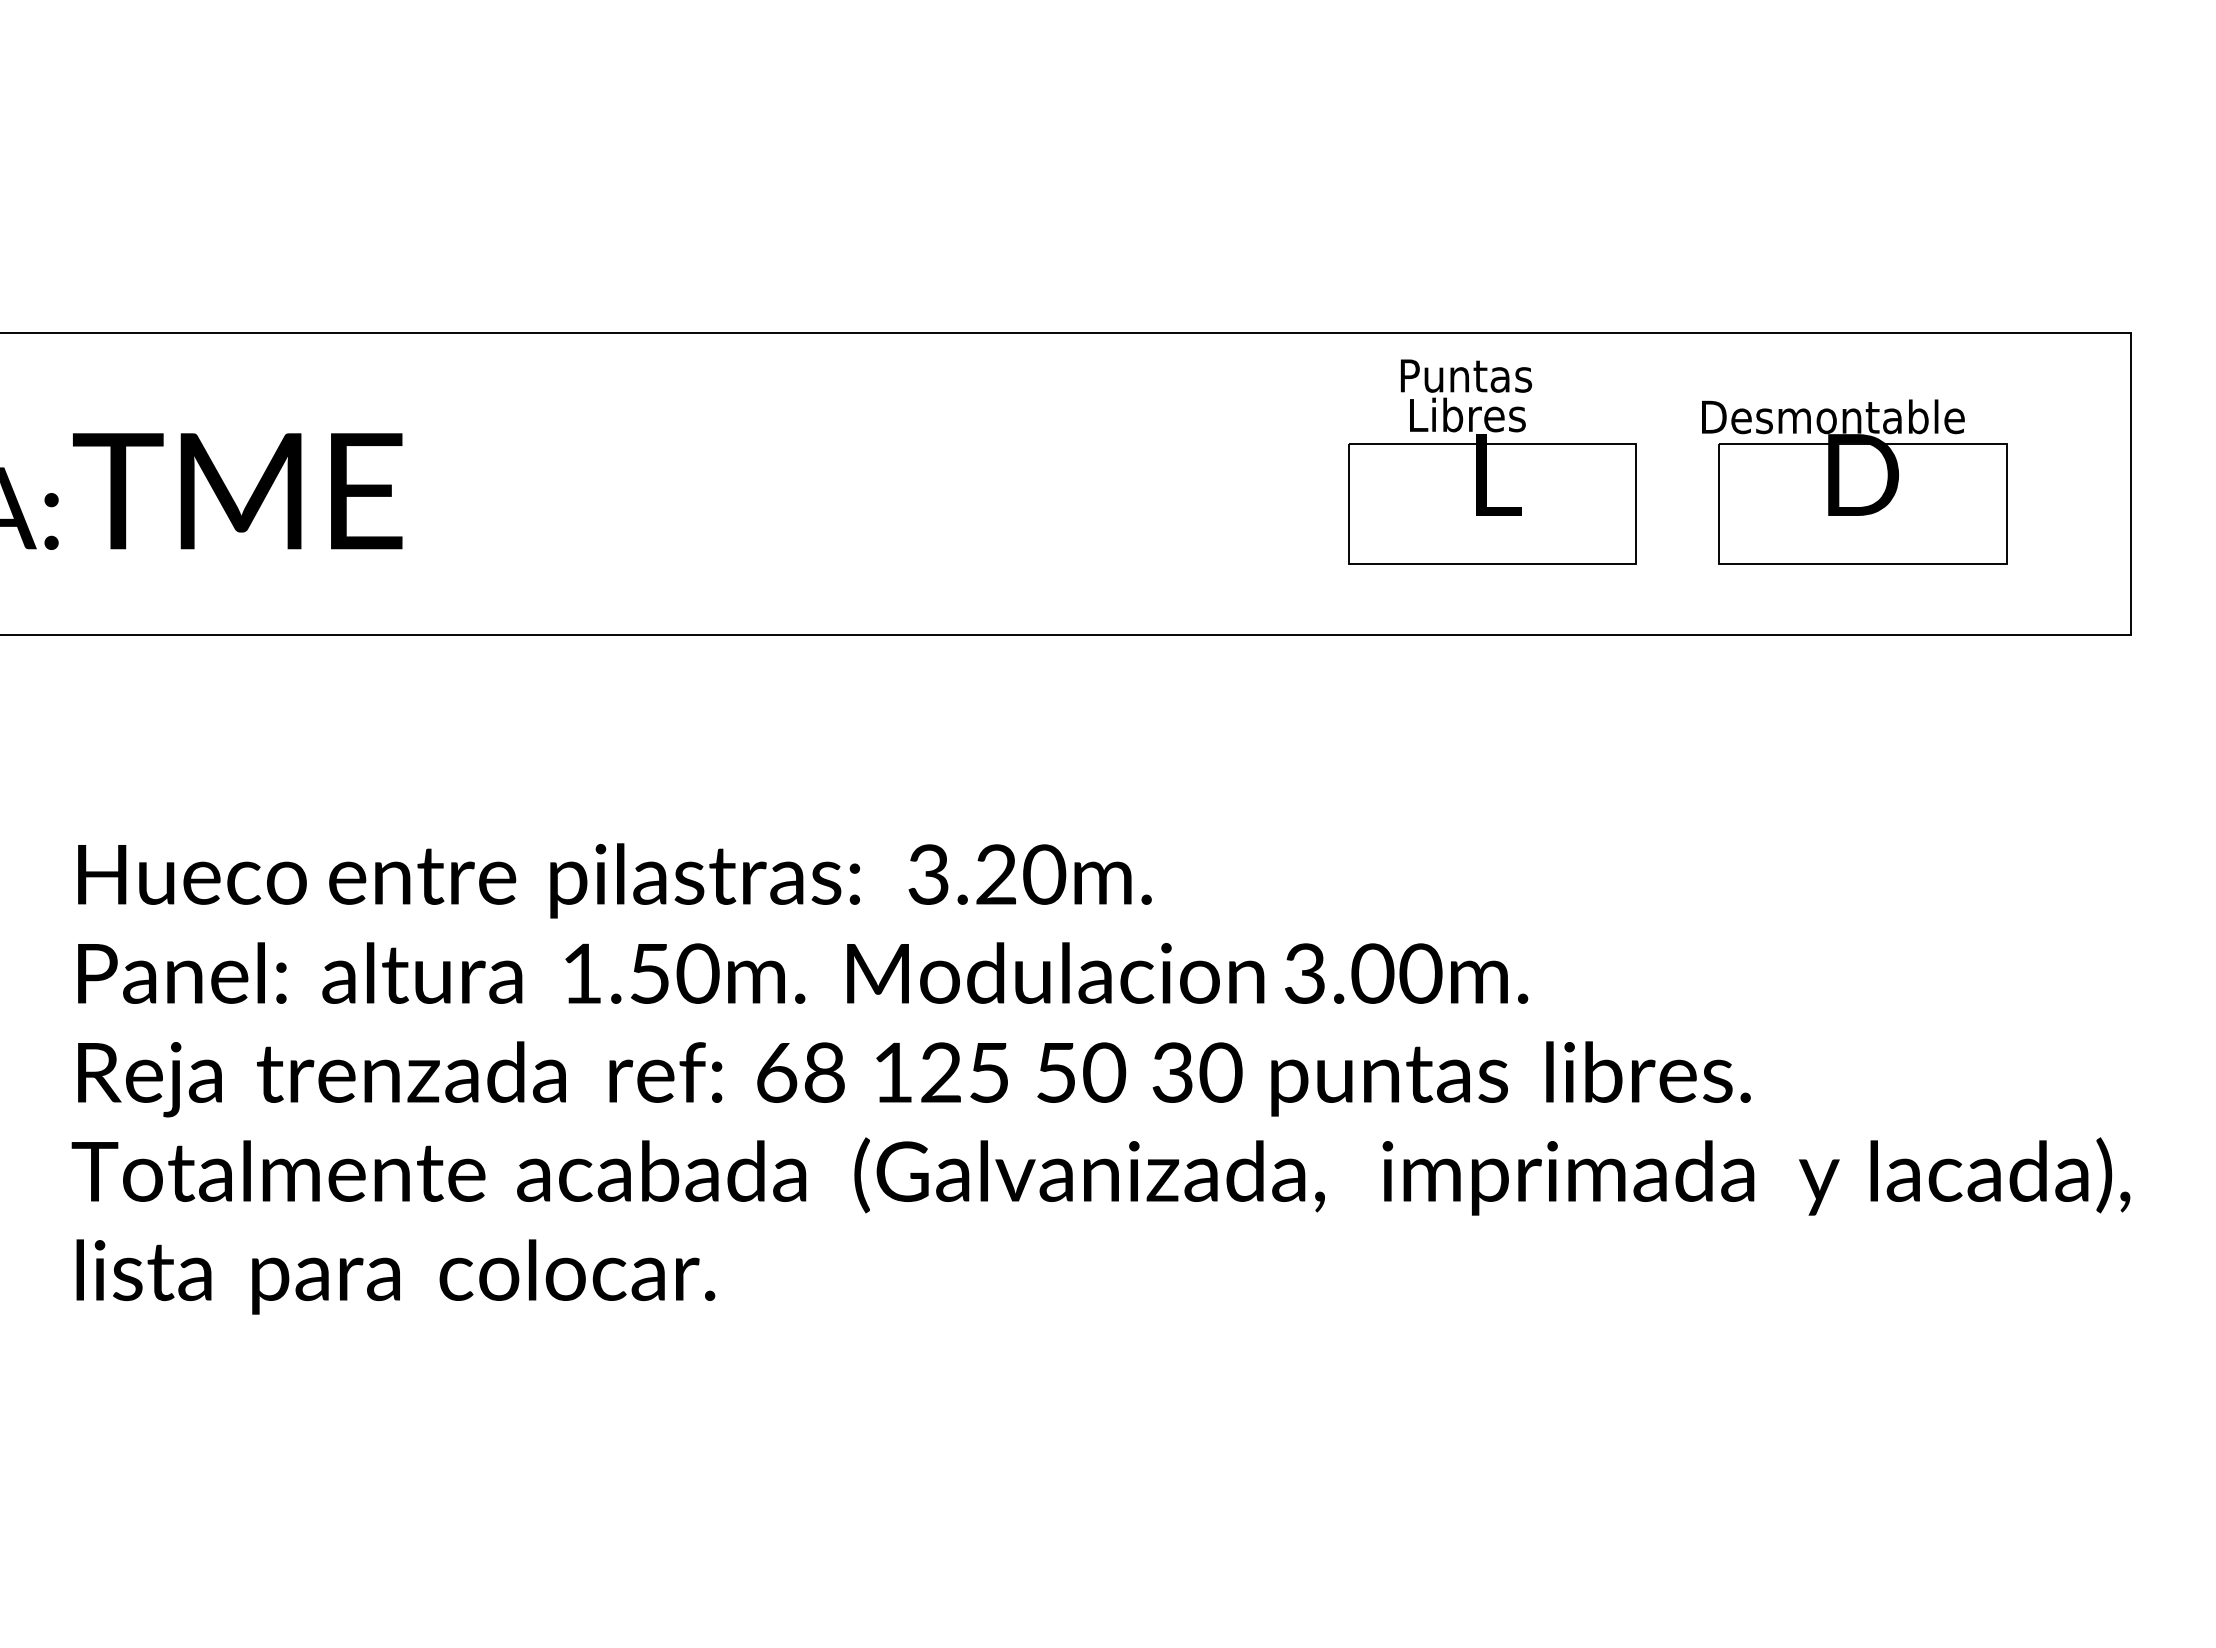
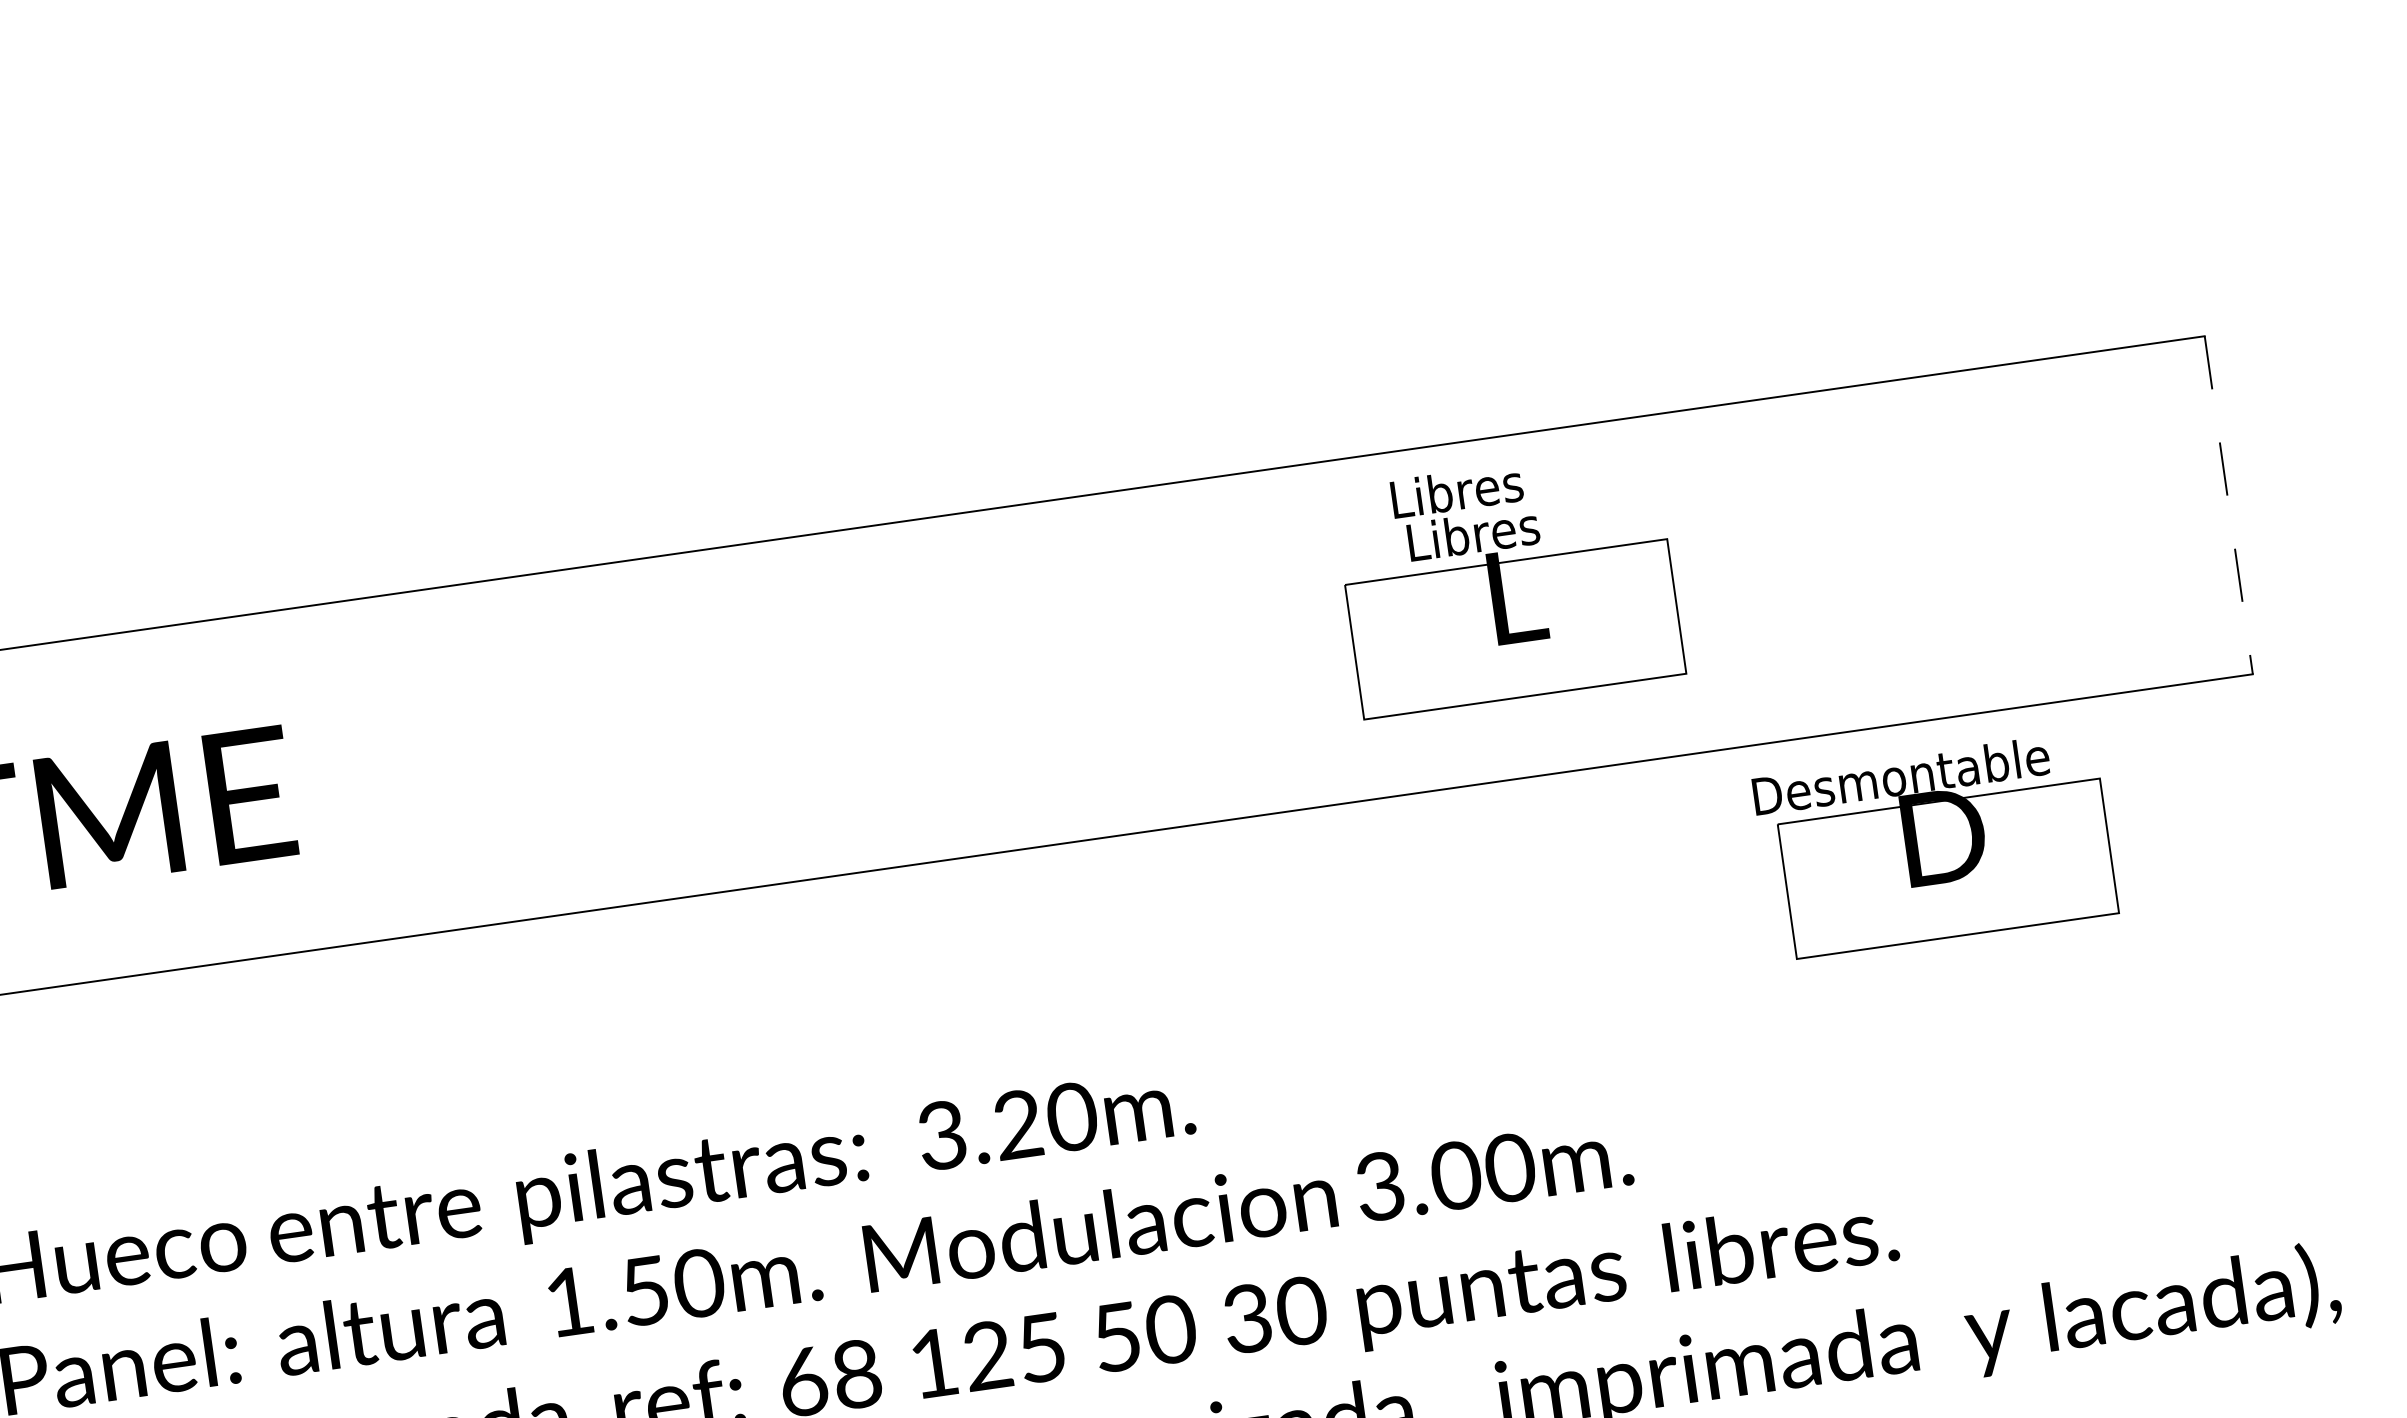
text: (1468, 375) -> (1468, 489), Puntas -> Libres
part: (1854, 481) -> (1935, 845), moved
line: (2131, 483) -> (2229, 504), solid -> dashed

